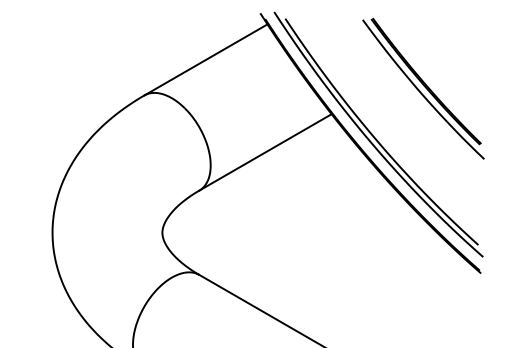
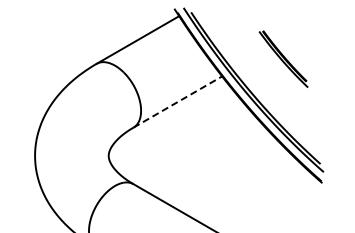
part: (423, 87) -> (283, 58), size x0.6
line: (266, 151) -> (178, 101), solid -> dashed

